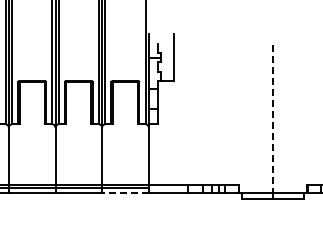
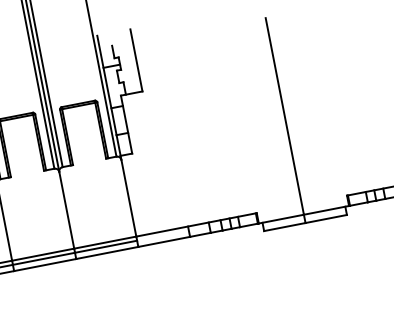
line: (273, 118) -> (285, 115), dashed -> solid
line: (124, 192) -> (105, 252), dashed -> solid

